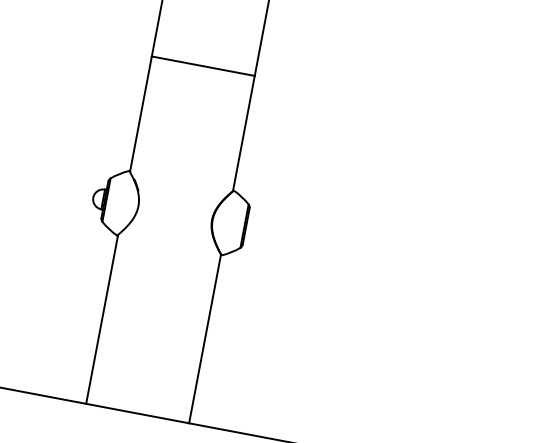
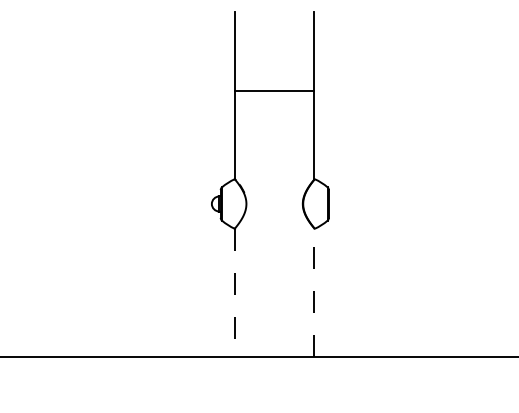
line: (102, 319) -> (235, 292), solid -> dashed
line: (205, 338) -> (314, 292), solid -> dashed

